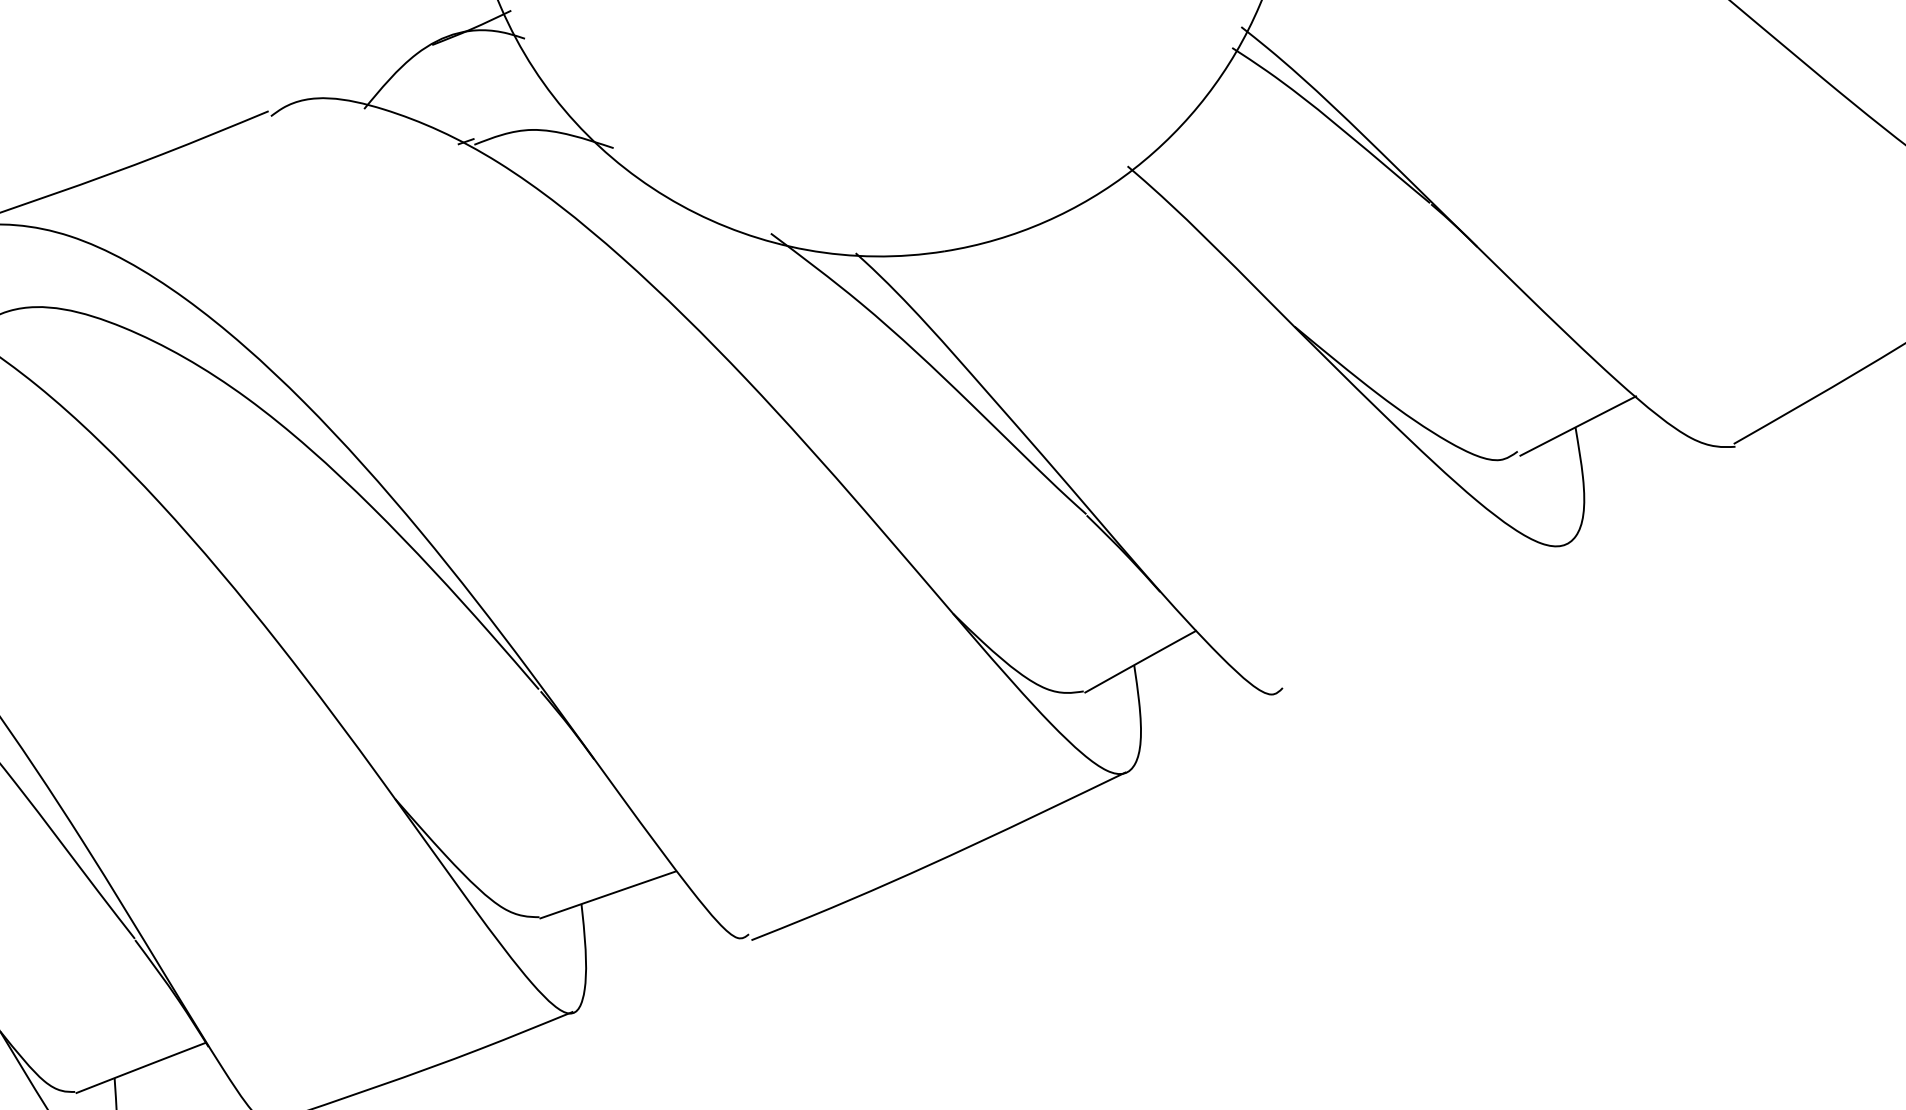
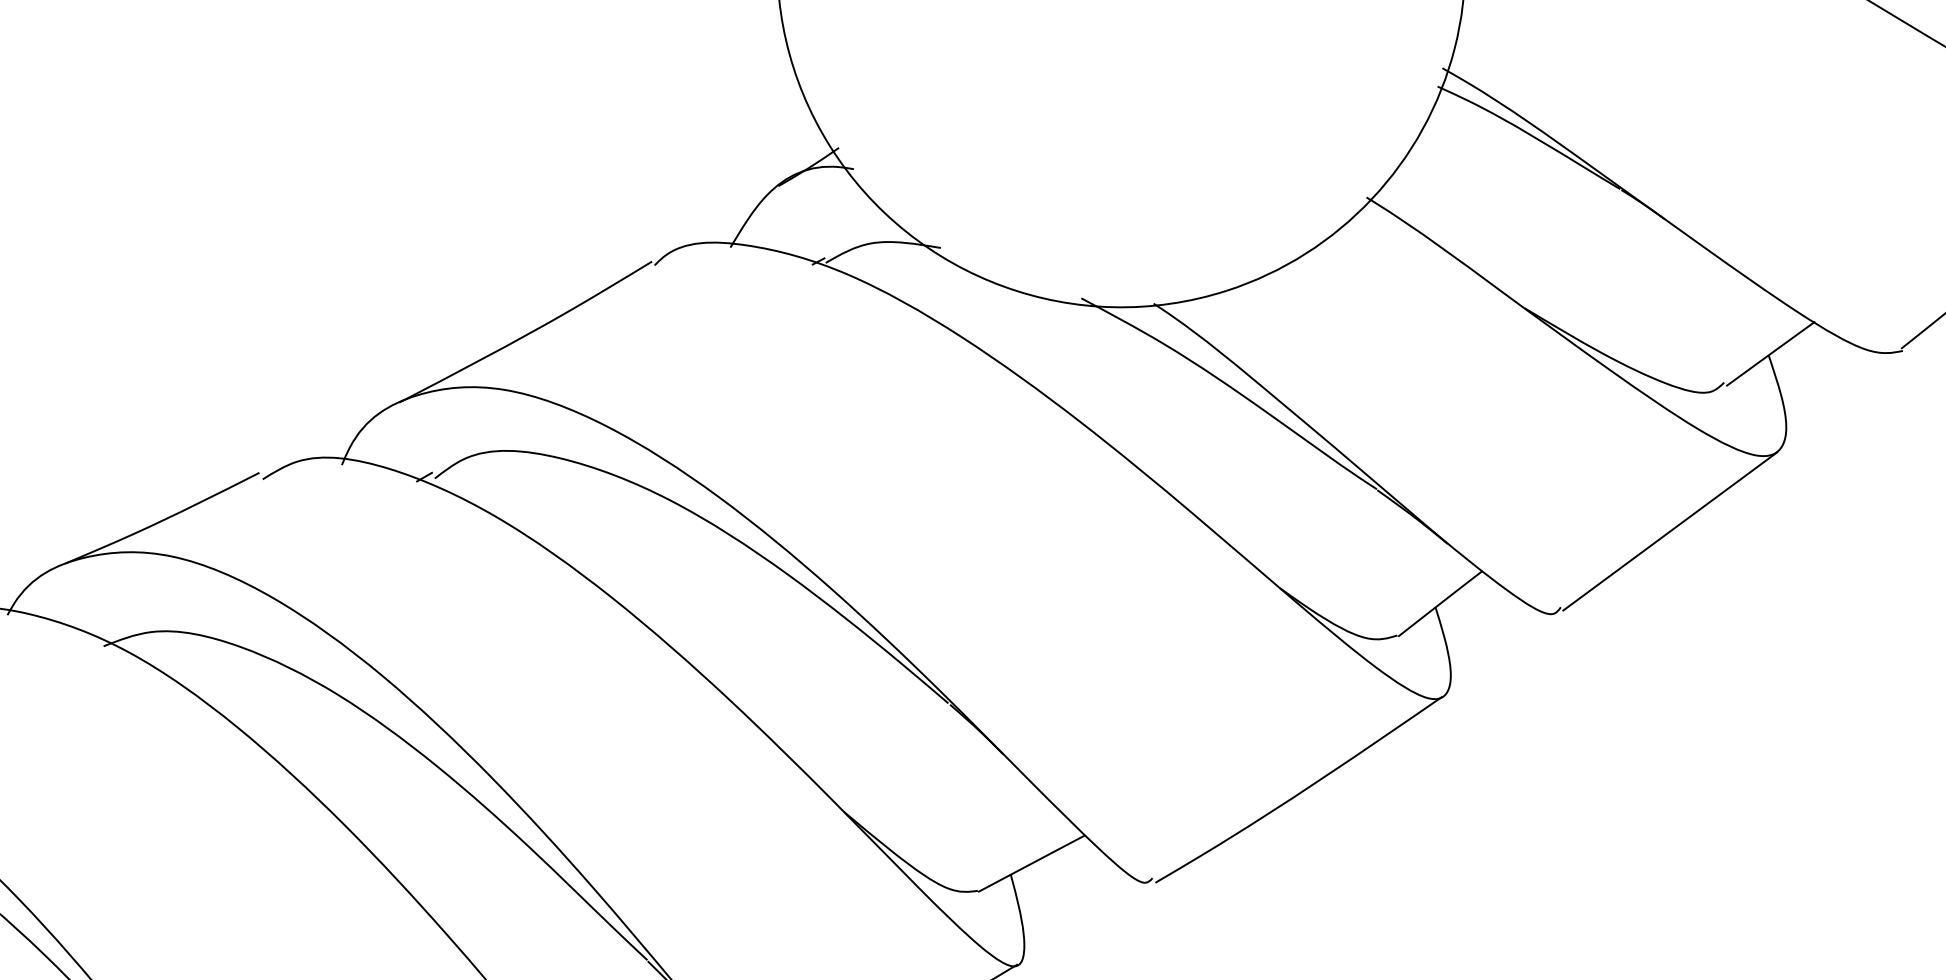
line: (1426, 618) -> (1670, 531), added

